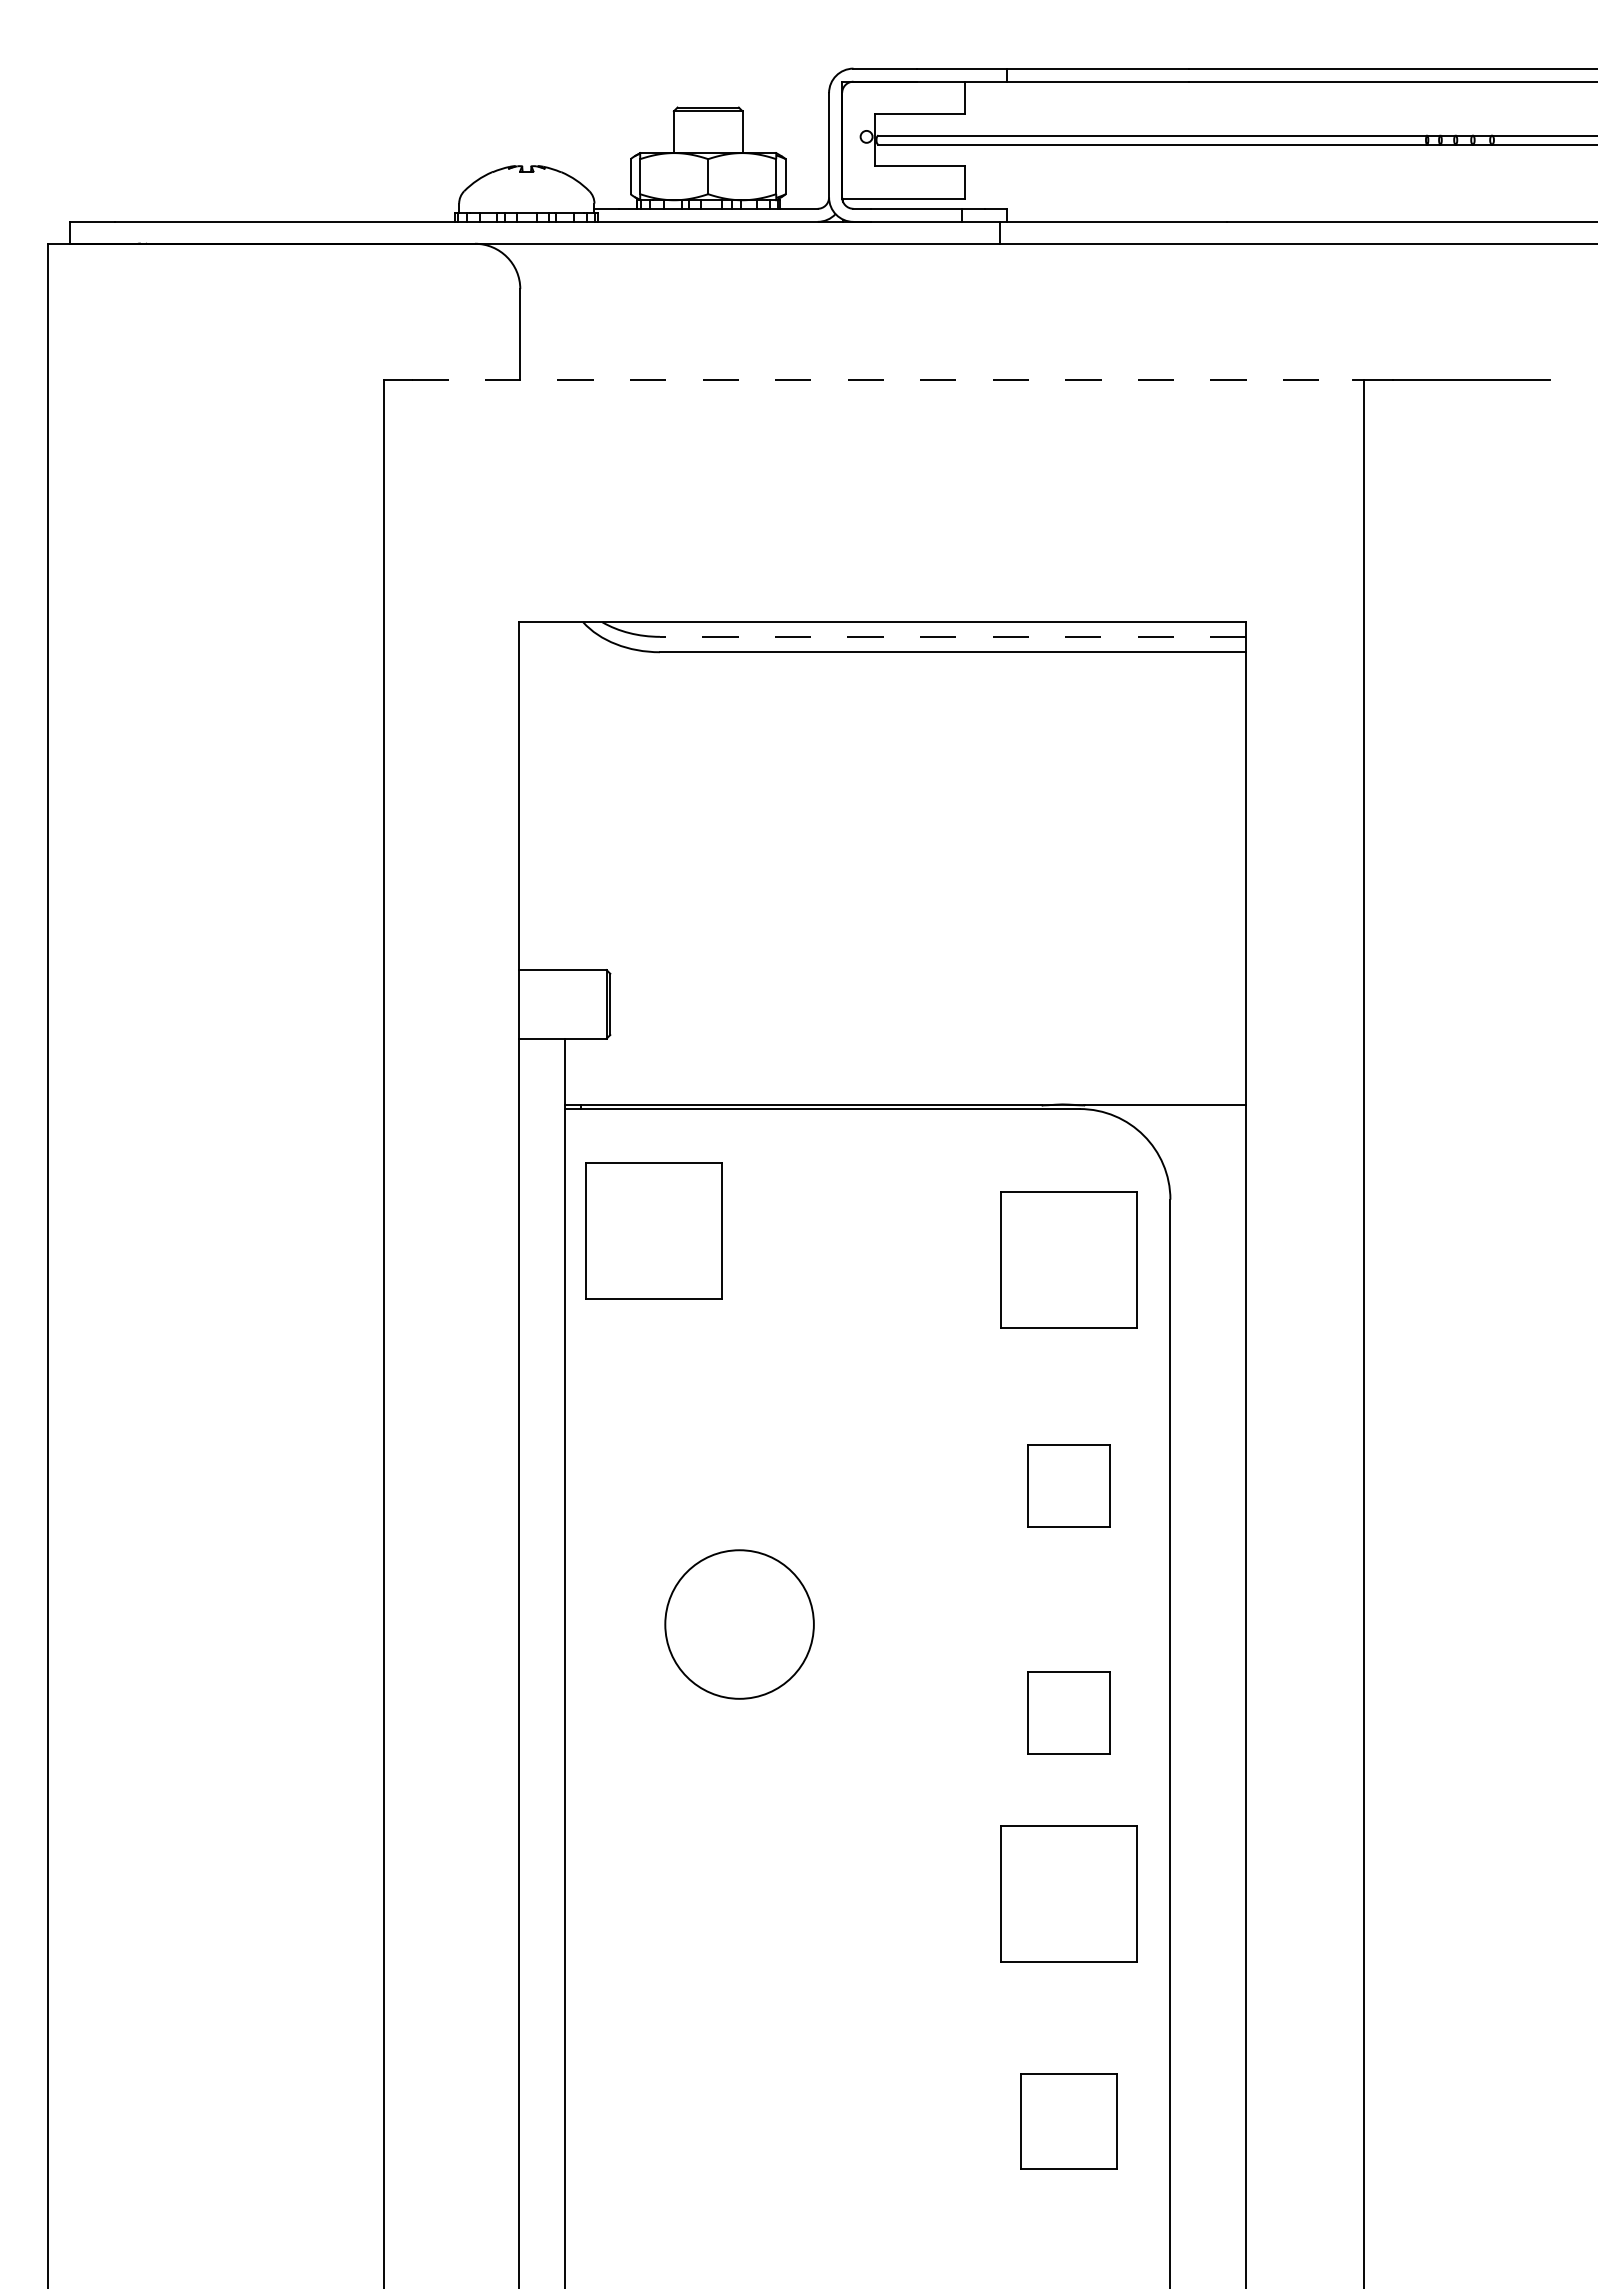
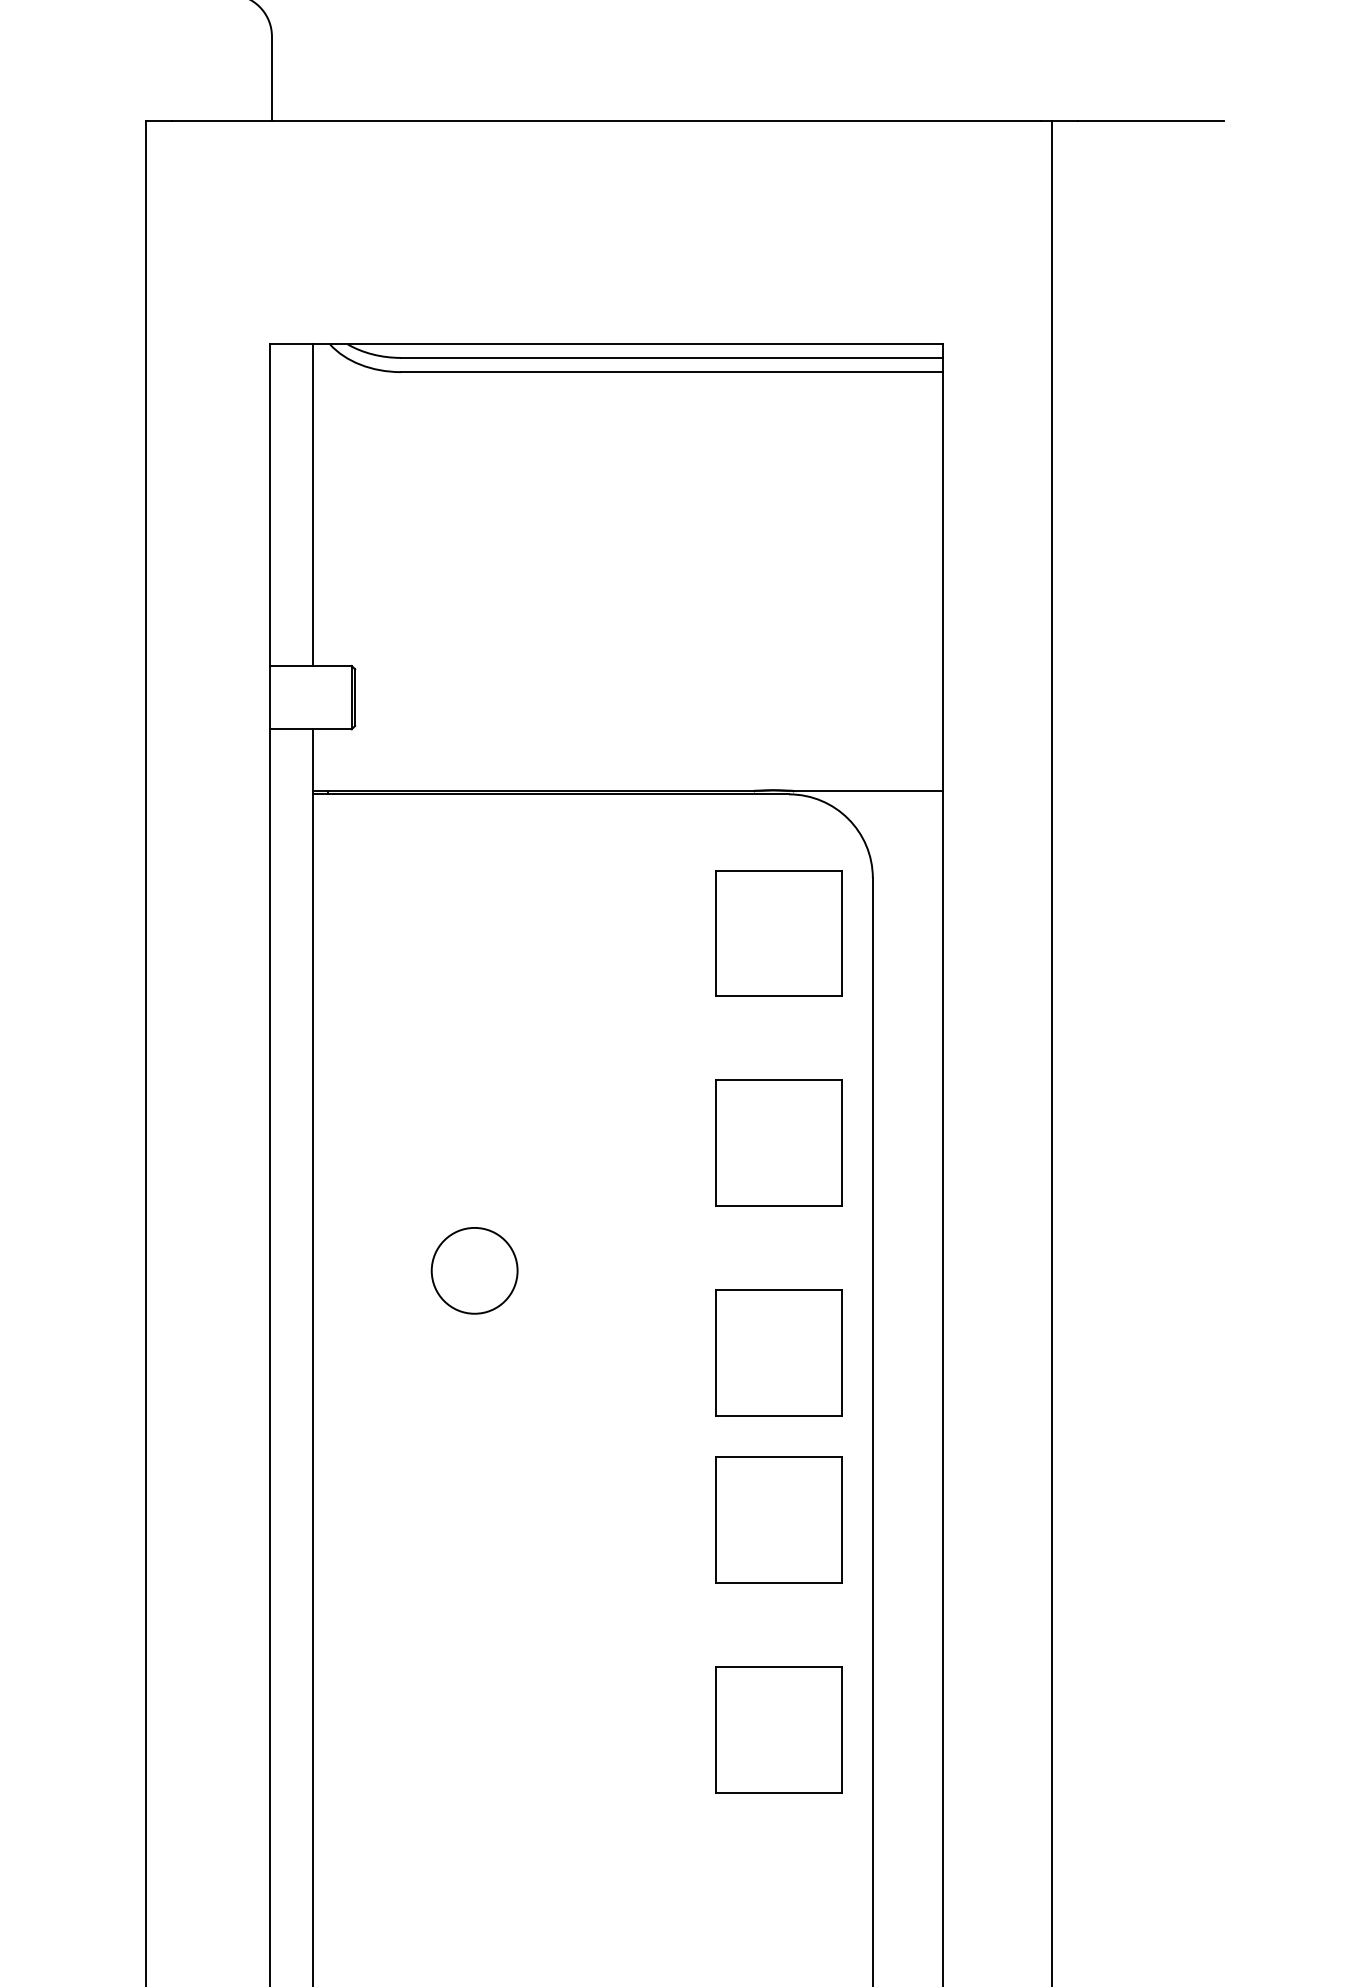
line: (882, 380) -> (606, 120), dashed -> solid
line: (952, 636) -> (671, 357), dashed -> solid
line: (565, 796) -> (313, 505), added
part: (653, 1230) -> (395, 906), removed
part: (1068, 1485) -> (778, 1142), size x1.67
circle: (739, 1624) -> (474, 1270), size x0.62
part: (1068, 1712) -> (778, 1352), size x1.67
part: (1068, 2120) -> (778, 1729), size x1.43

